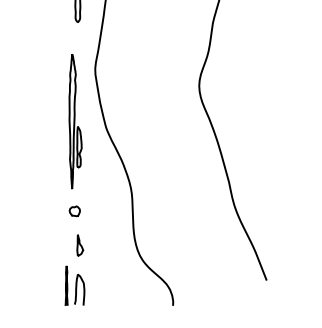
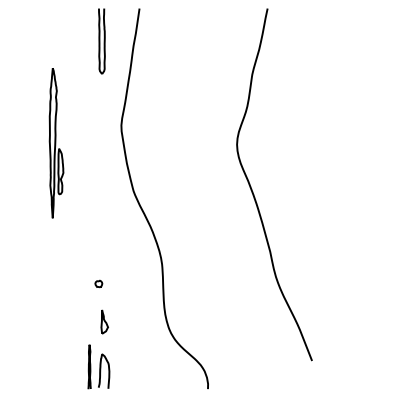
part: (75, 121) -> (56, 143), moved
part: (74, 210) -> (98, 283), size x0.6

